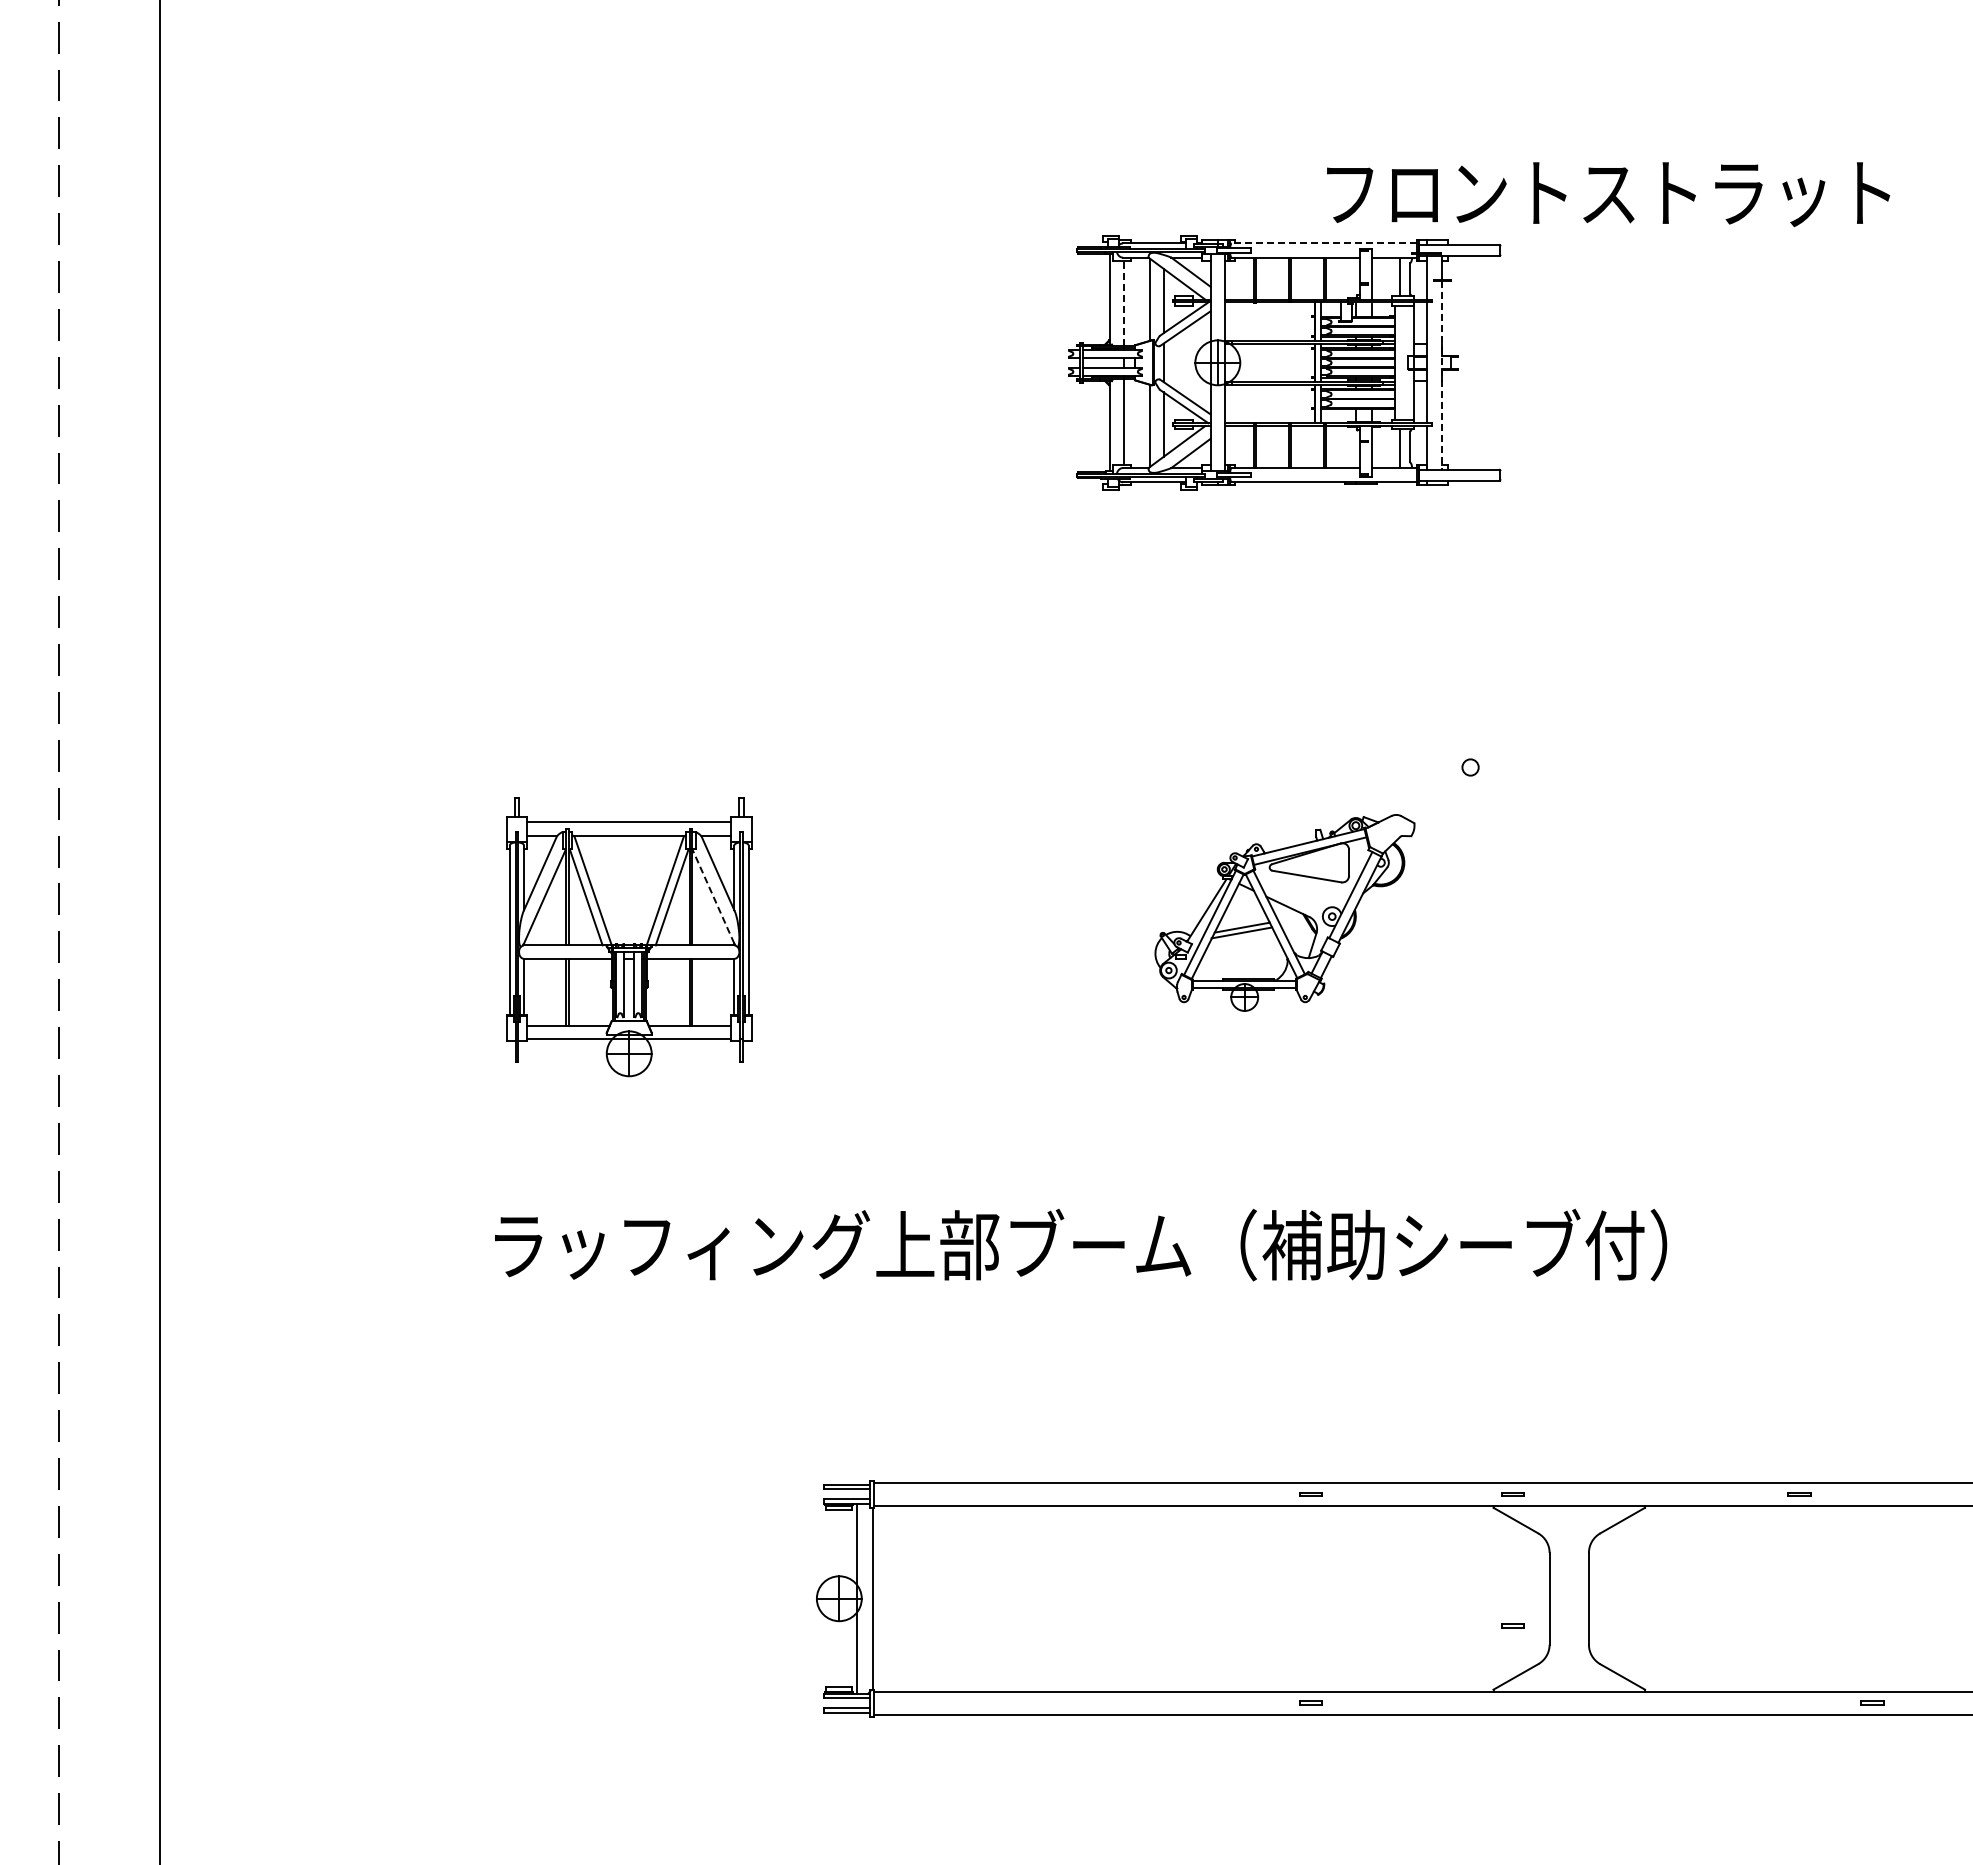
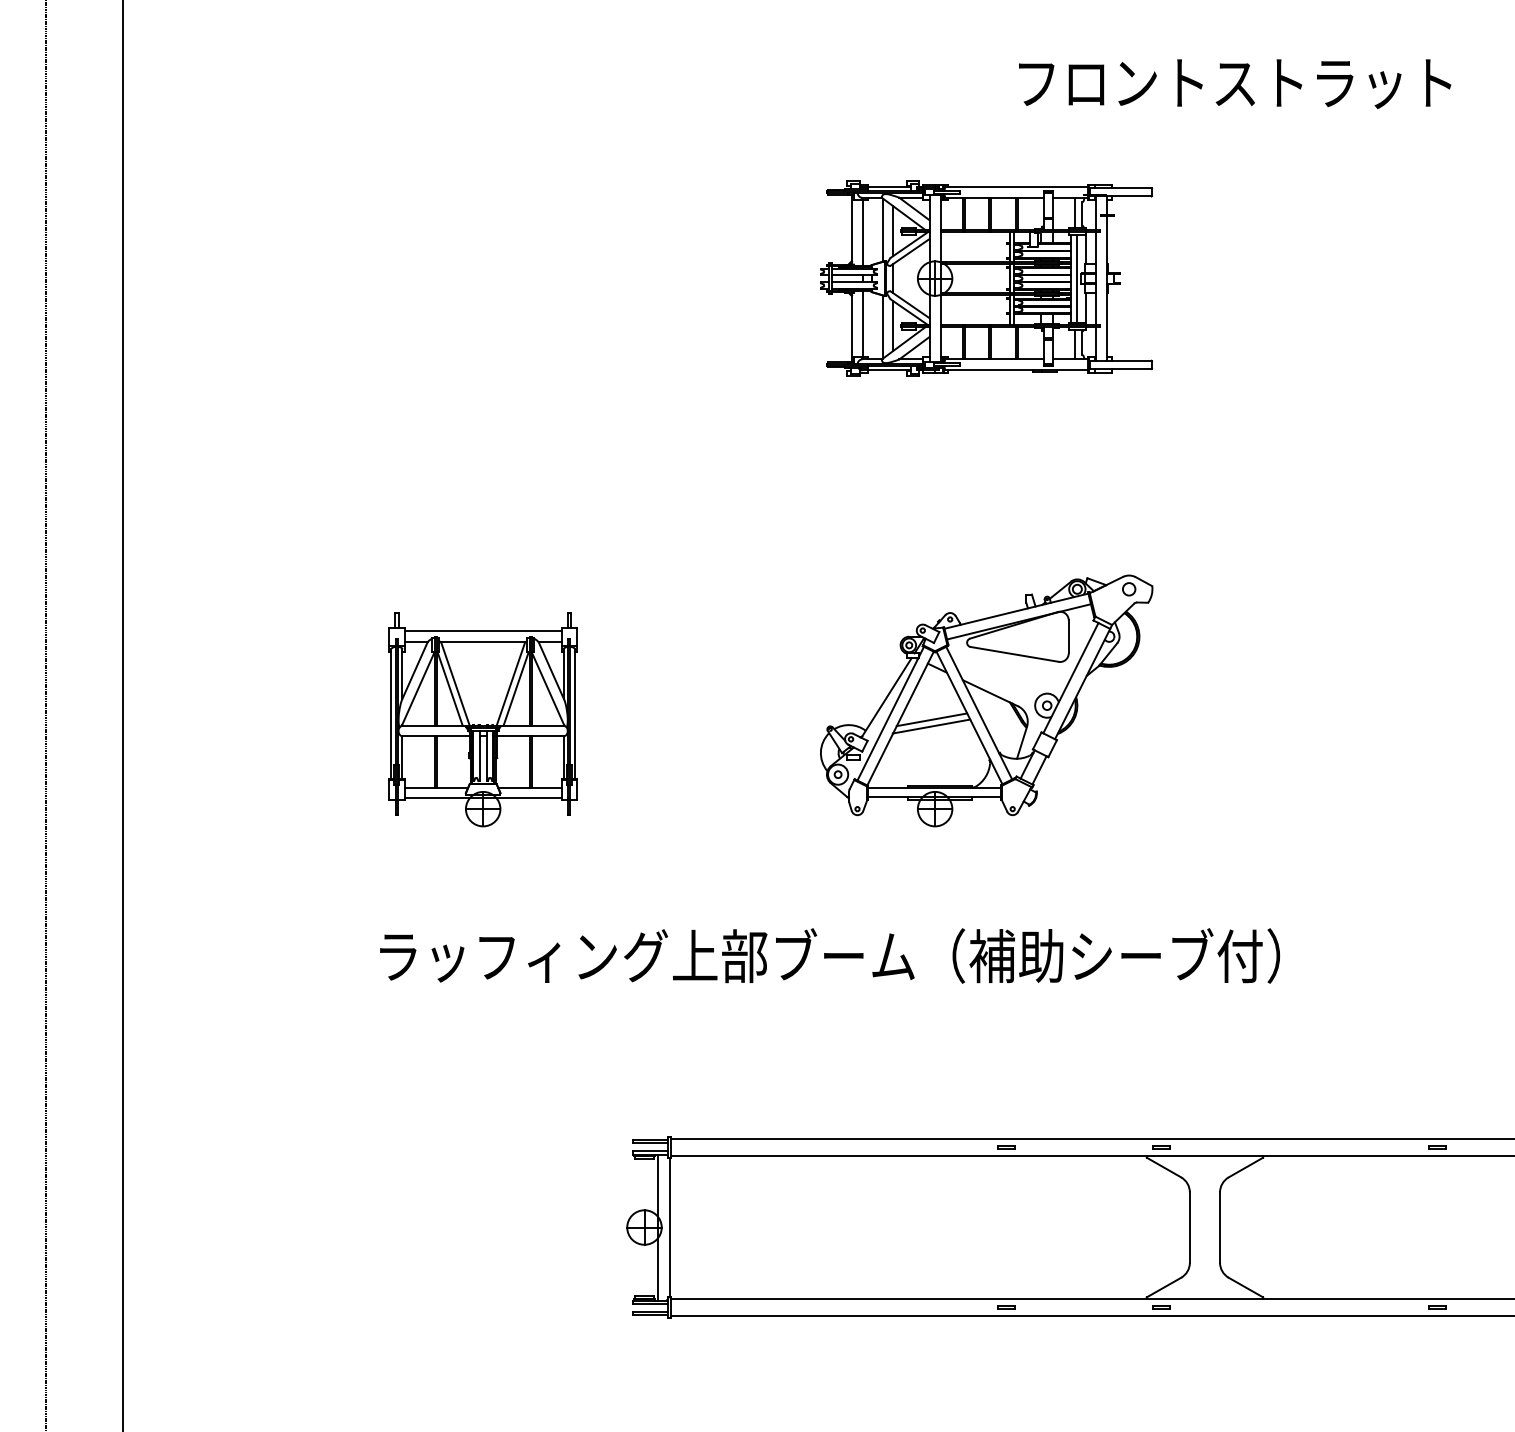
text: (1608, 194) -> (1235, 84), moved
line: (1324, 243) -> (1017, 186), dashed -> solid
line: (1123, 303) -> (862, 233), dashed -> solid
line: (1402, 361) -> (1076, 277), added
line: (1441, 375) -> (1106, 288), dashed -> solid
line: (713, 896) -> (547, 688), dashed -> solid
part: (1284, 912) -> (986, 700), size x1.67
line: (1799, 1493) -> (1437, 1146), moved
part: (1512, 1625) -> (1161, 1307), moved

